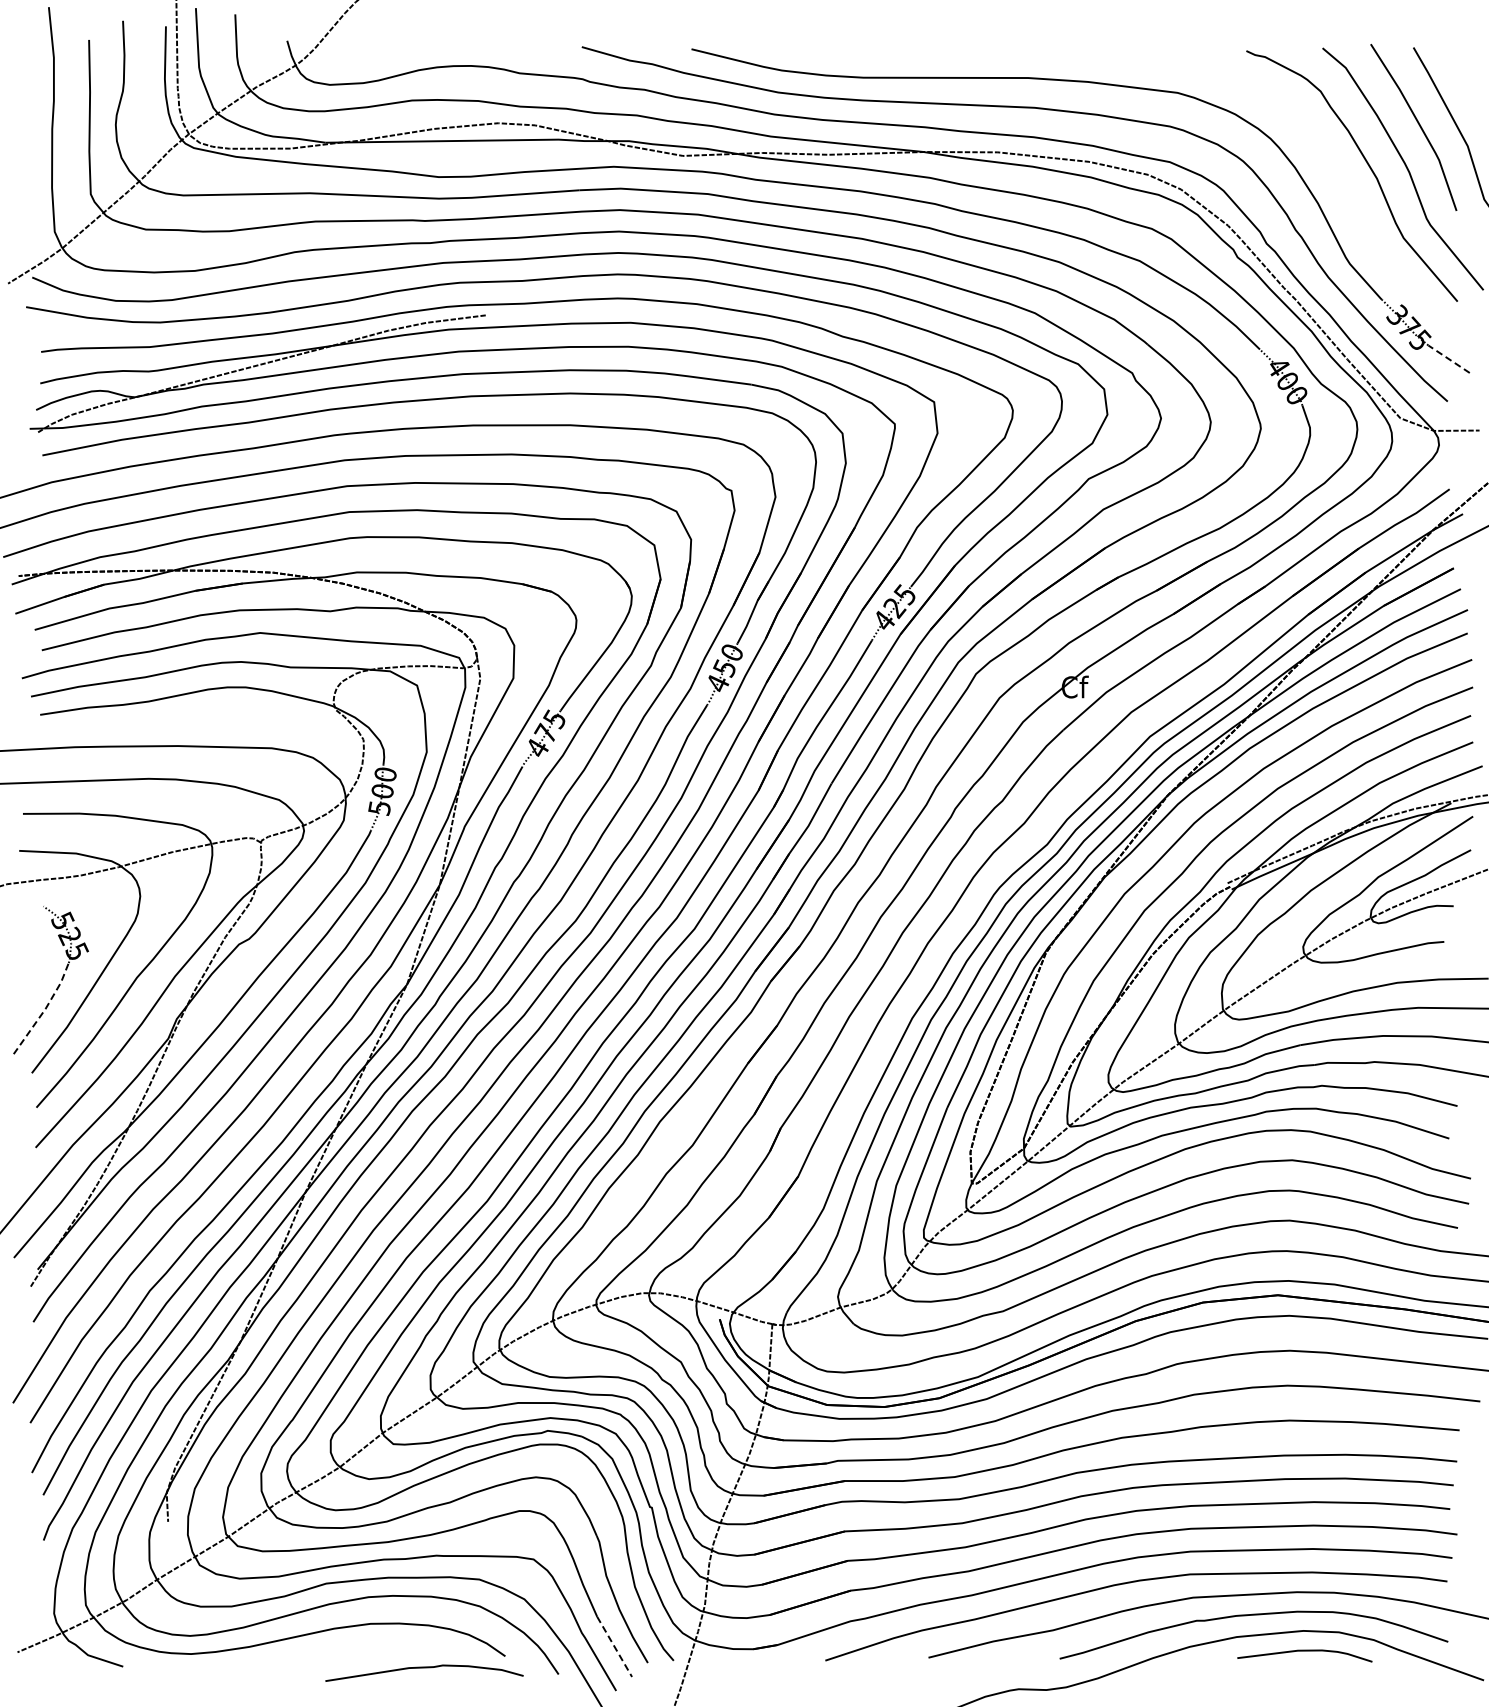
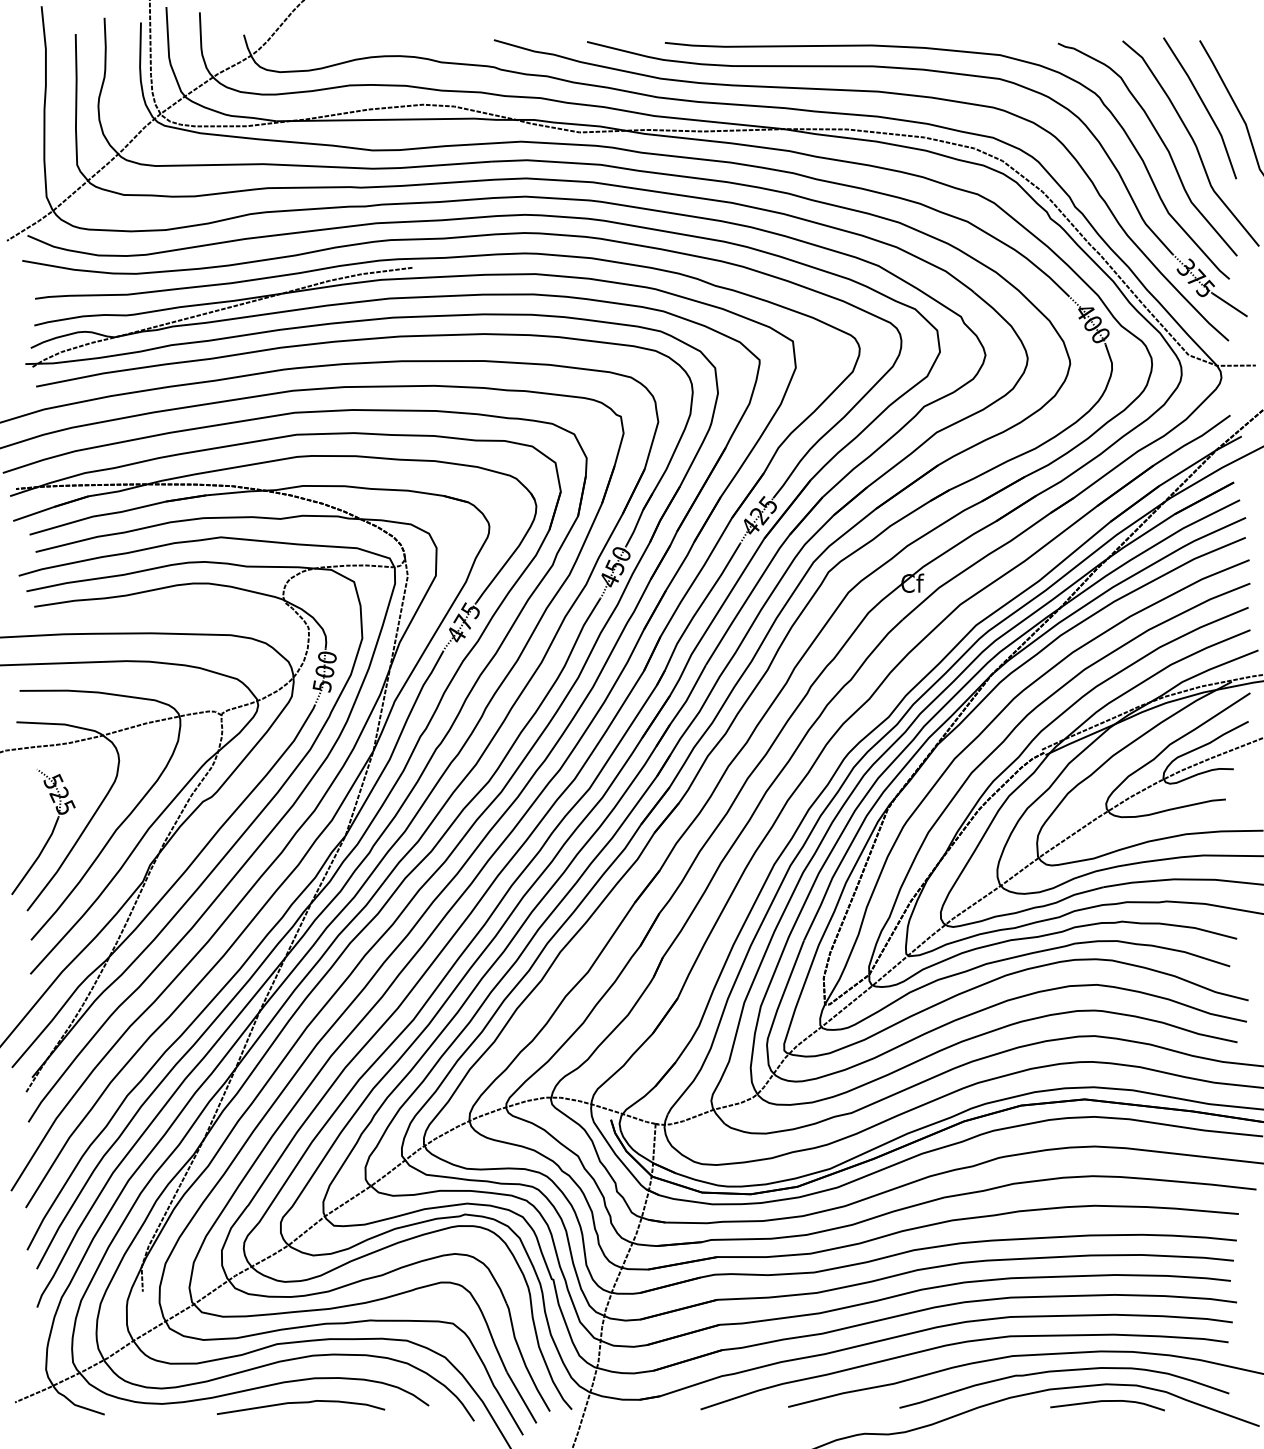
curve: (1130, 61) -> (959, 52), added
line: (1447, 358) -> (1228, 304), dashed -> solid
line: (44, 1009) -> (37, 856), dashed -> solid
line: (614, 1646) -> (521, 1397), dashed -> solid
curve: (424, 1668) -> (301, 1403), moved

